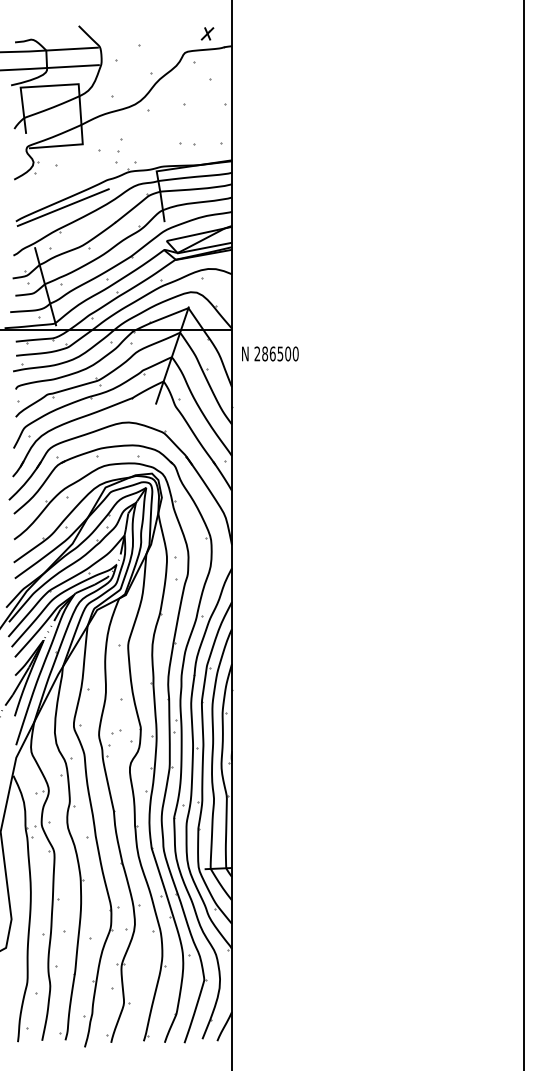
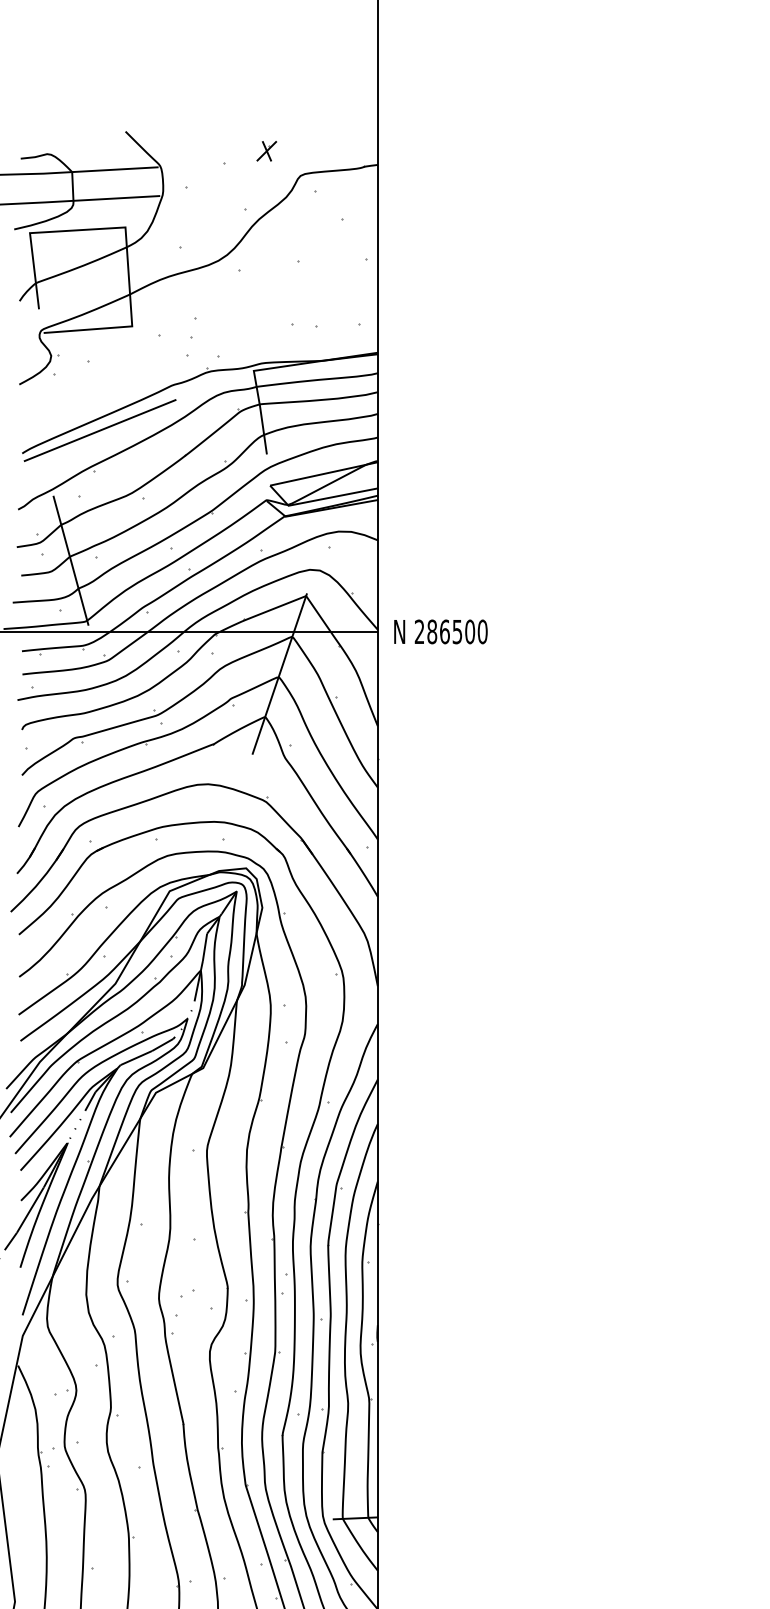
part: (207, 33) -> (266, 150), moved
text: (270, 353) -> (441, 631), moved

